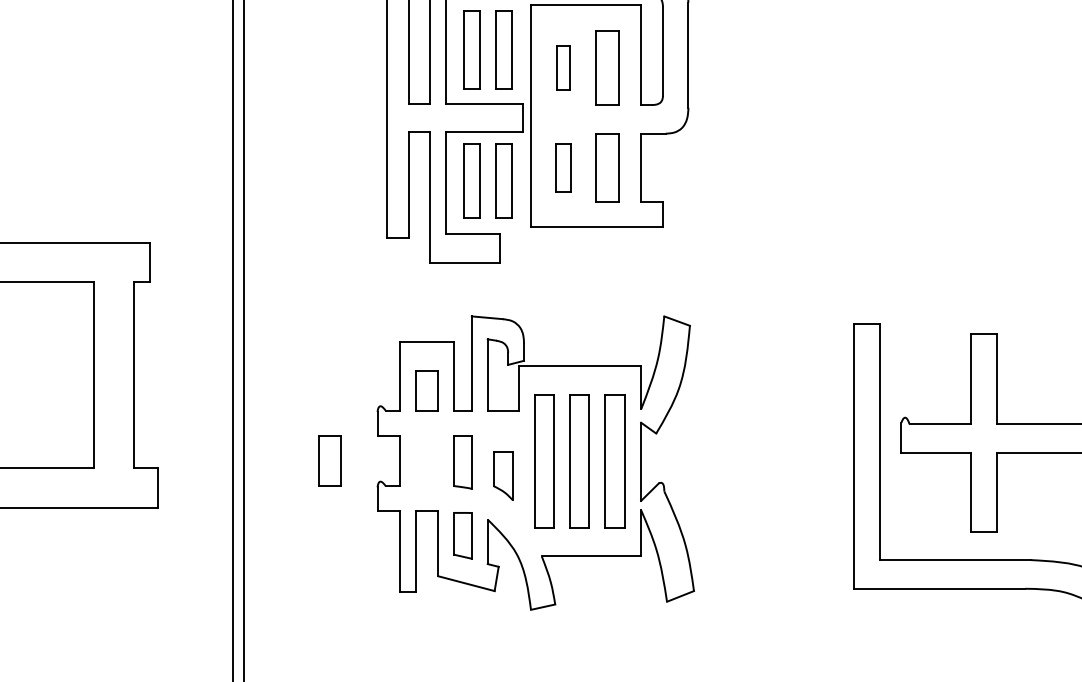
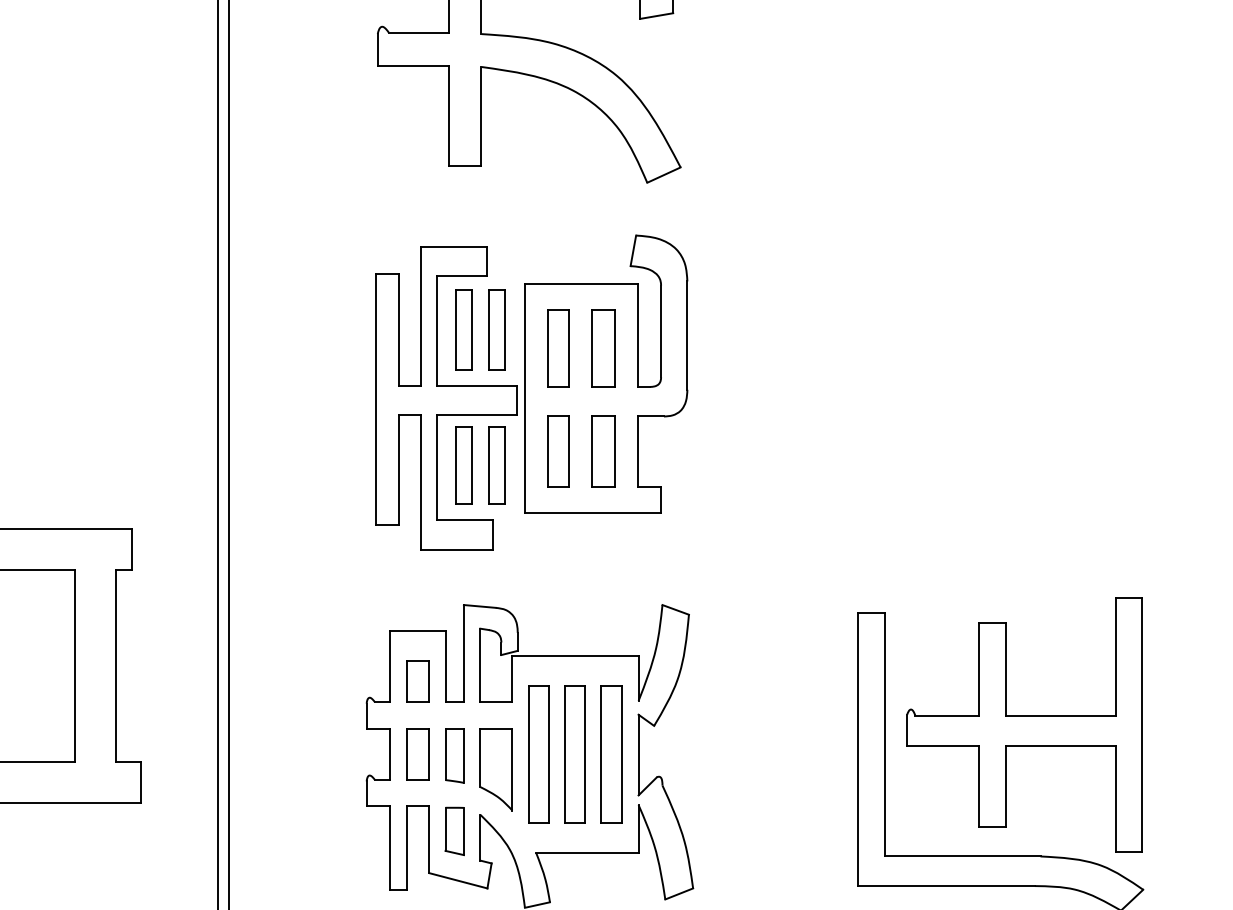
part: (563, 67) -> (558, 348), size x1.67
part: (563, 167) -> (558, 451), size x1.43
part: (329, 461) -> (417, 754), moved
part: (502, 475) -> (495, 769), size x1.67

